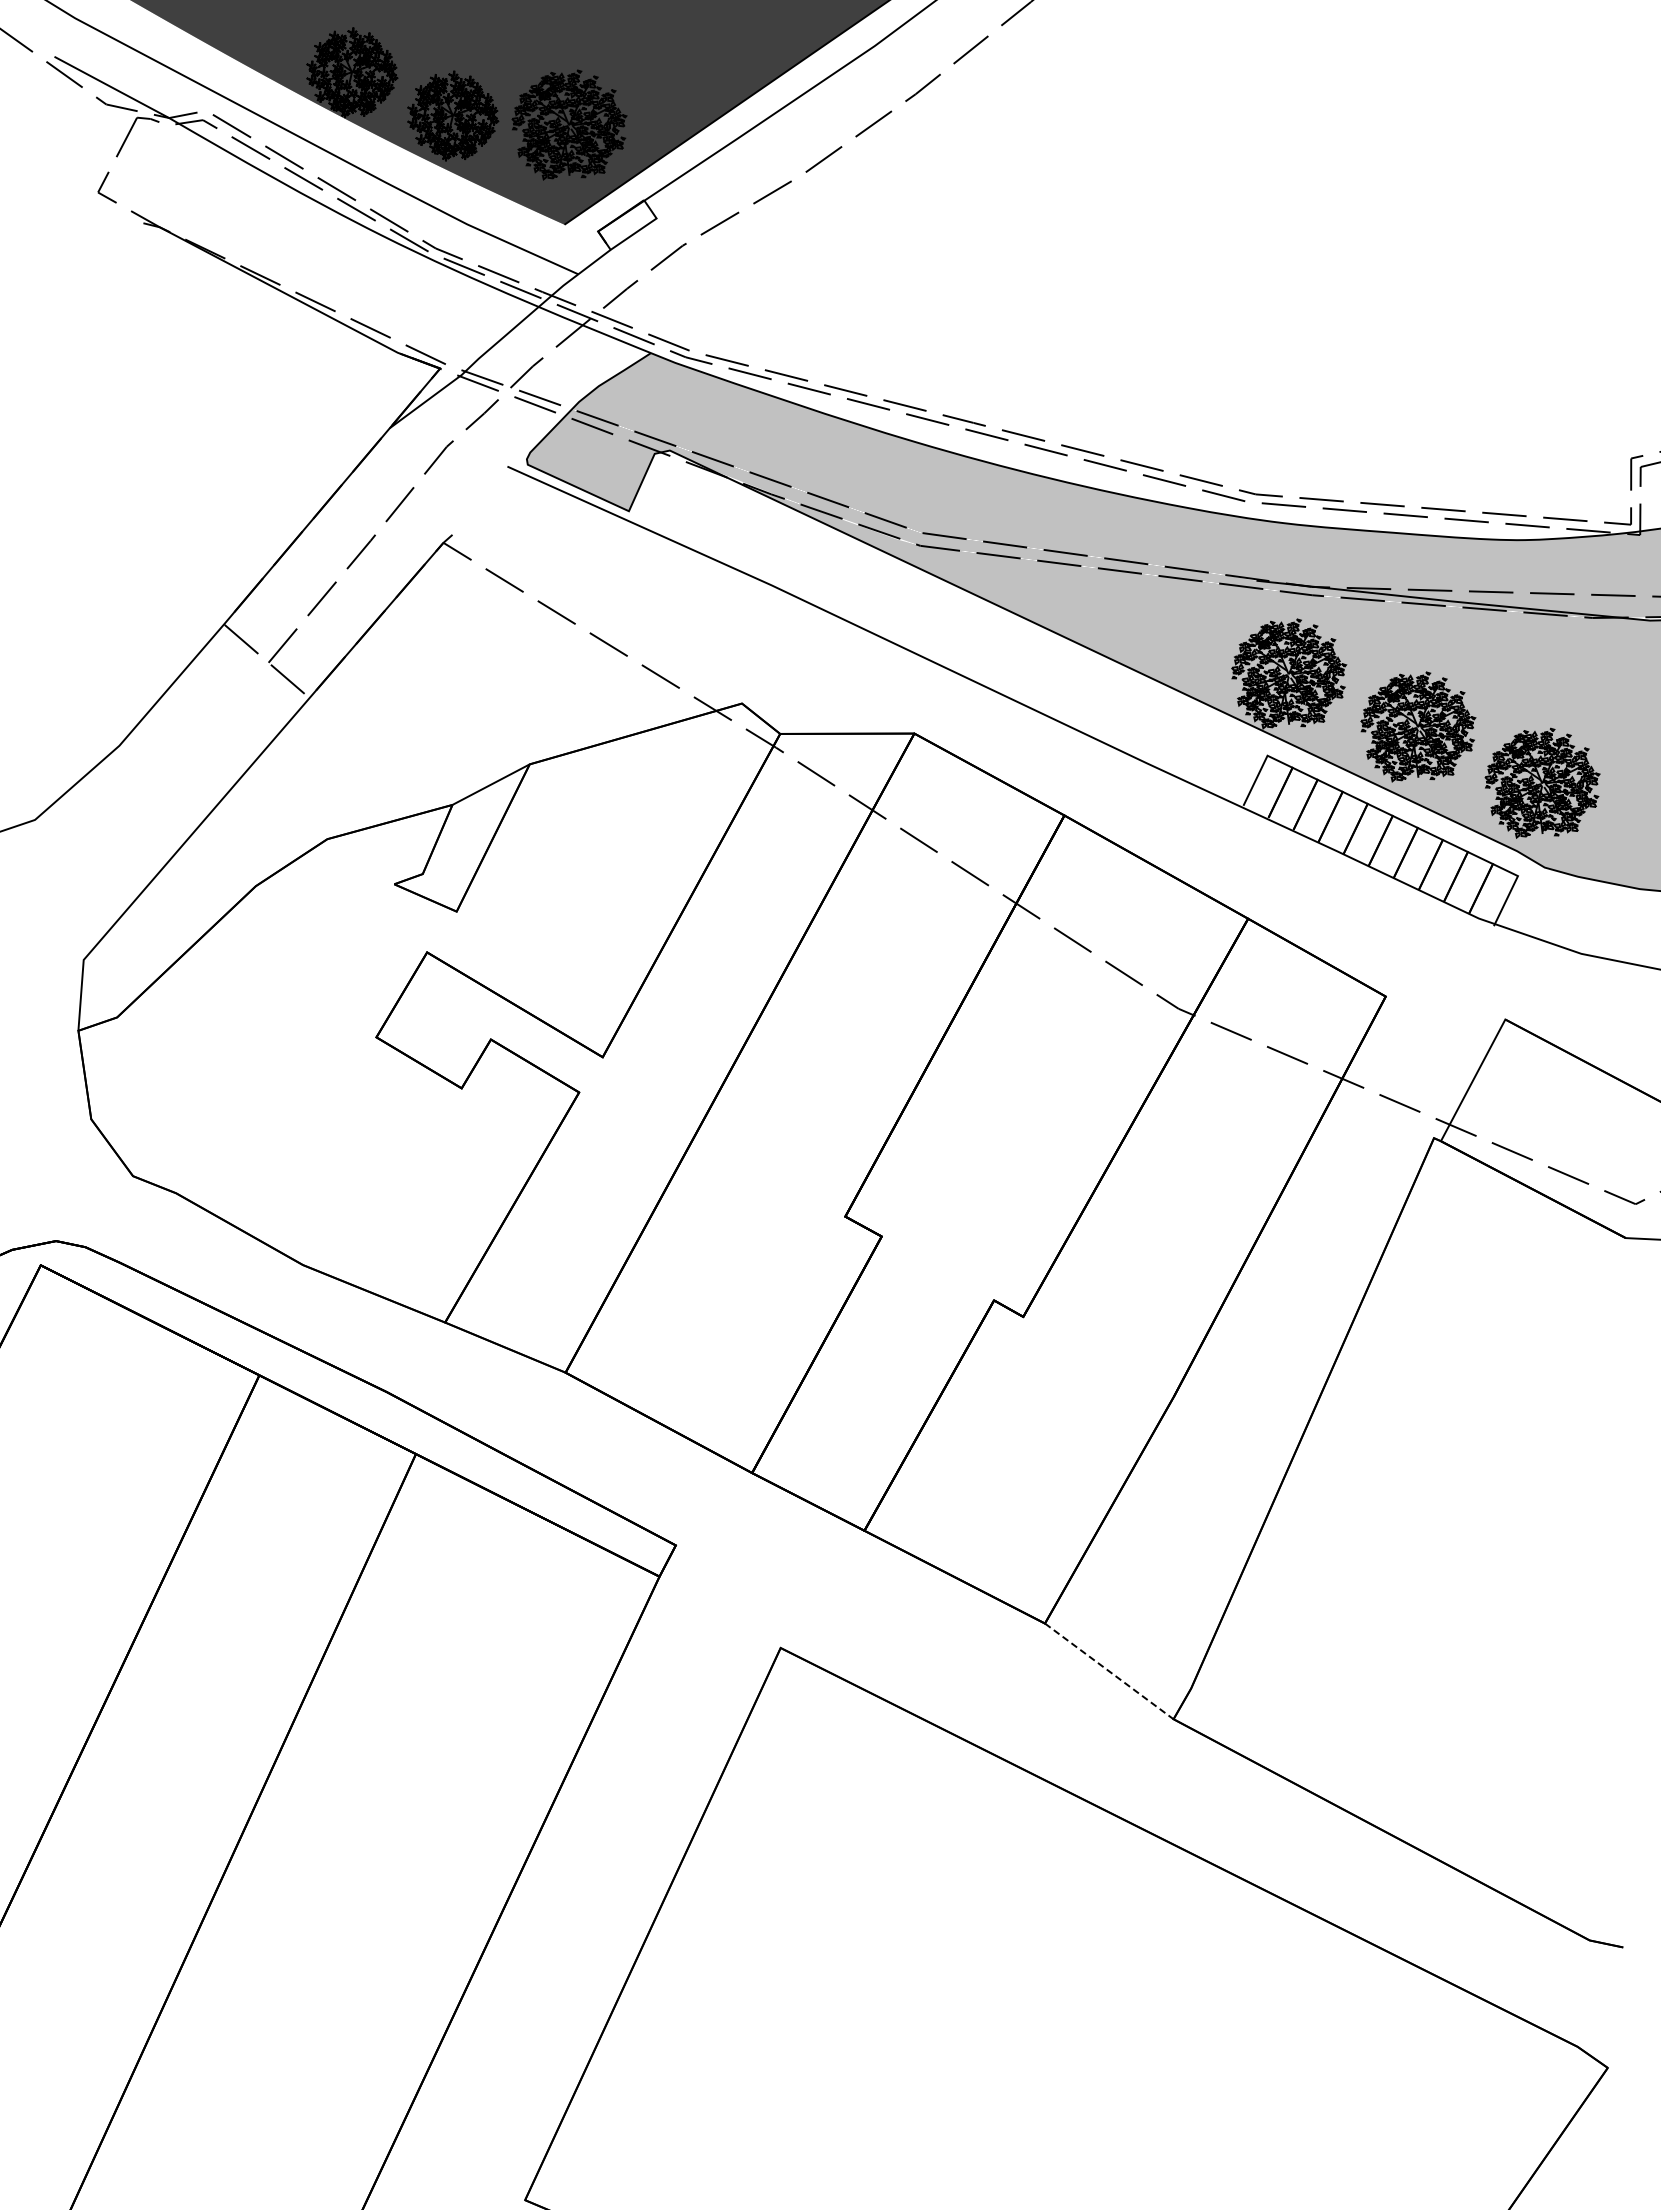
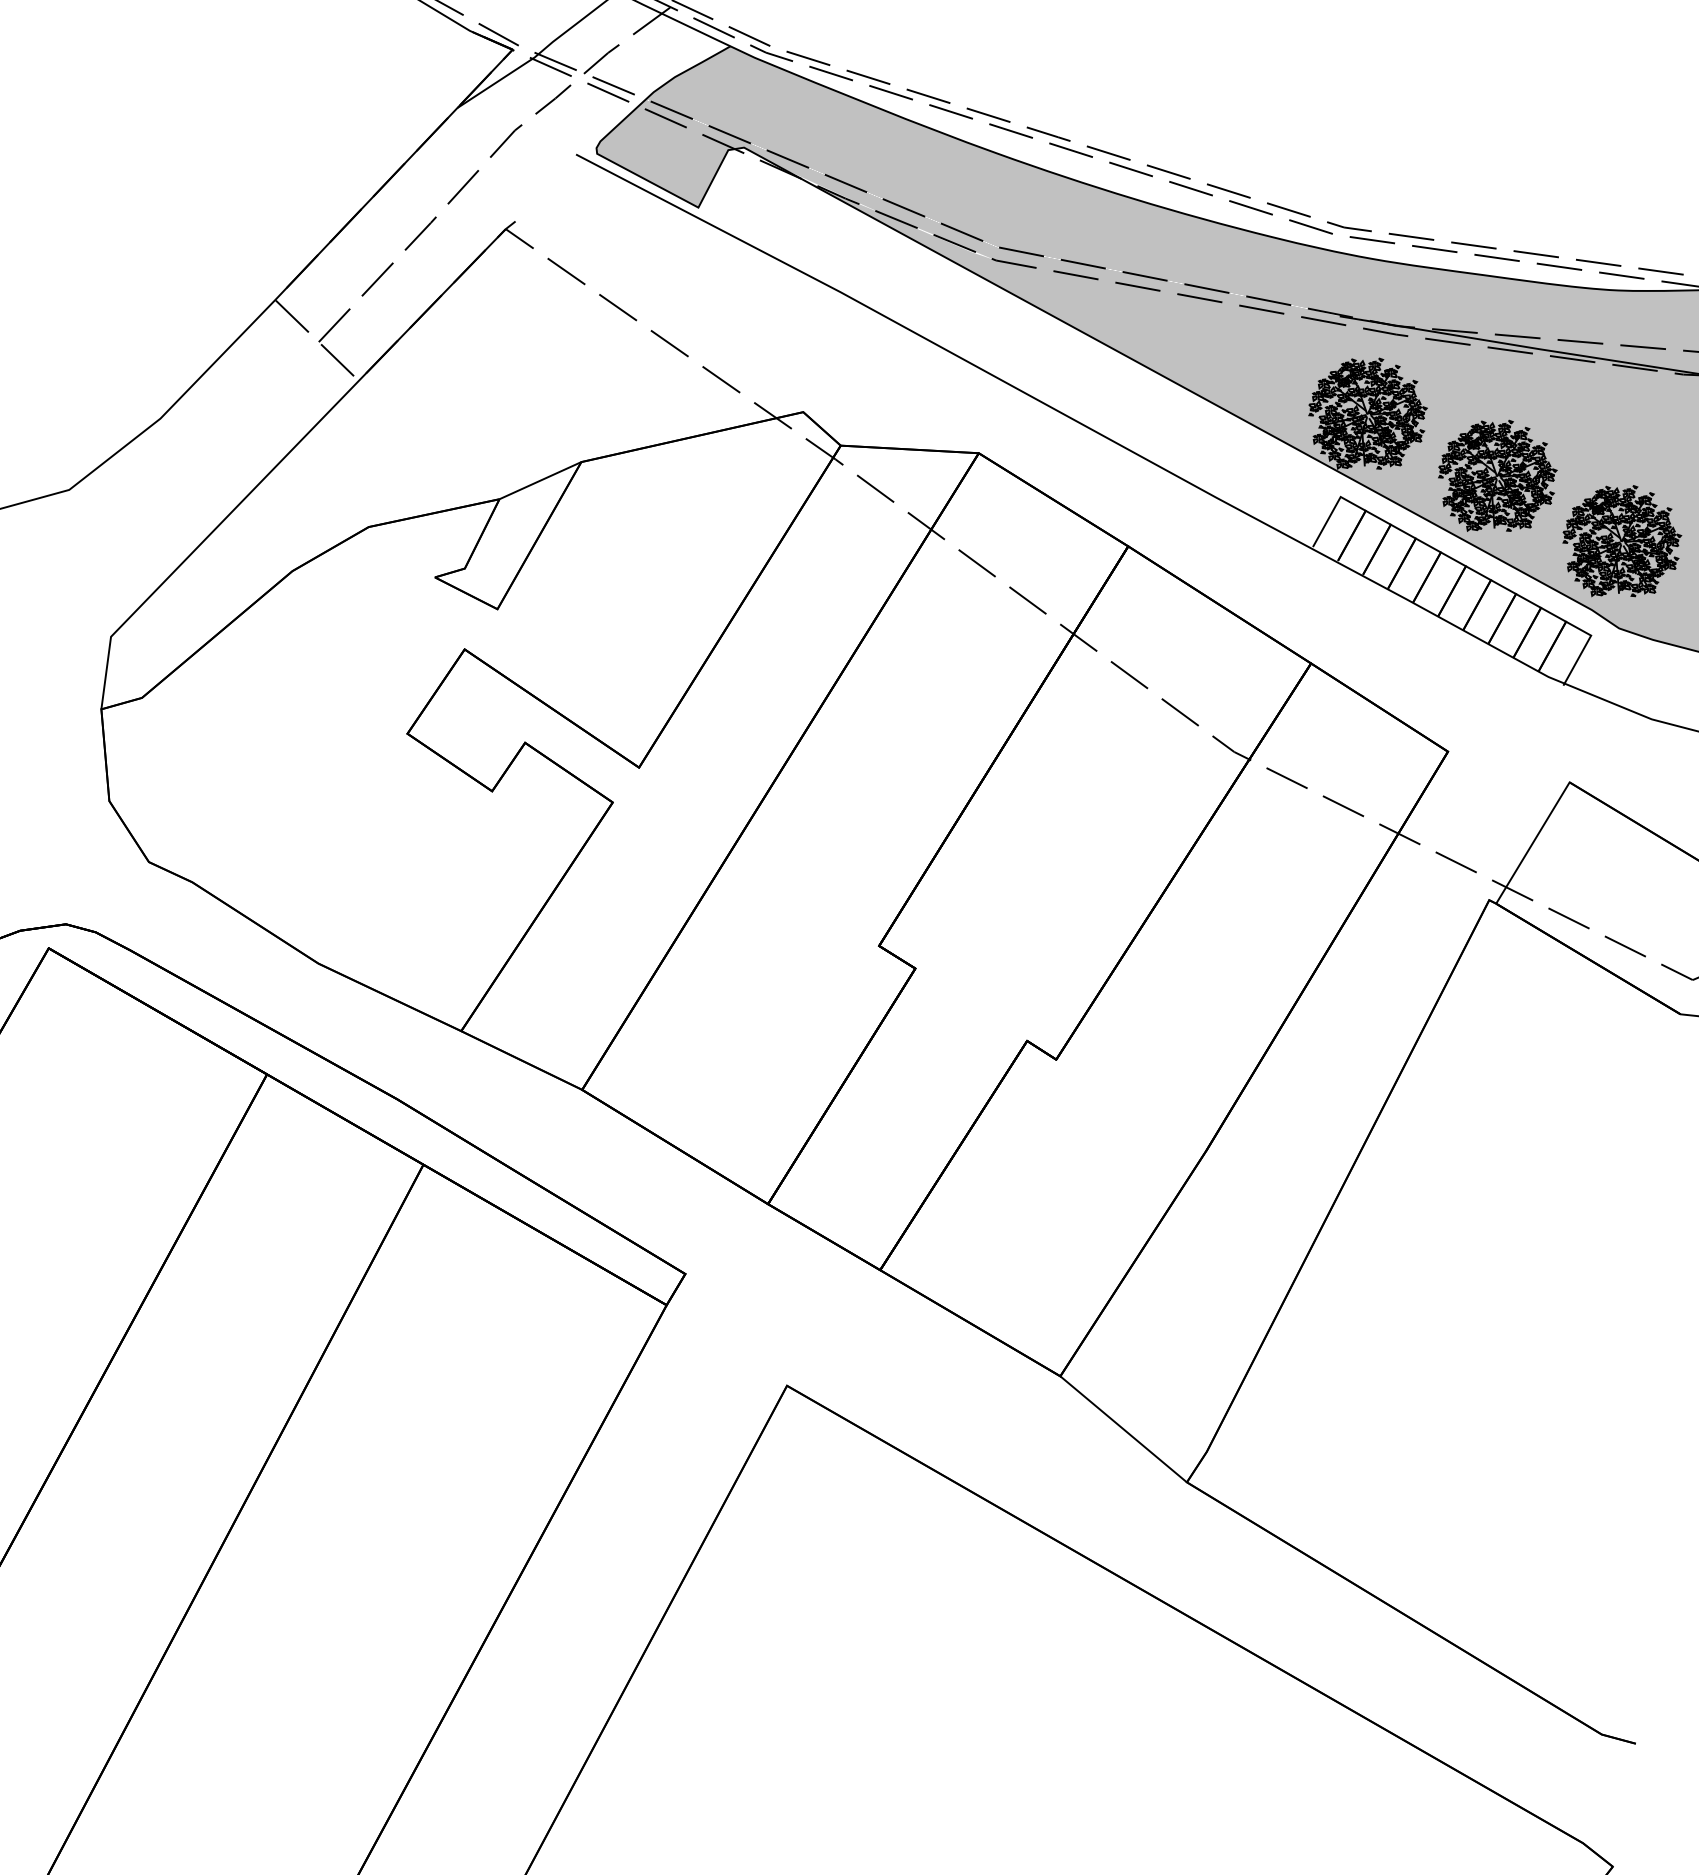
line: (1109, 1671) -> (1123, 1429), dashed -> solid

